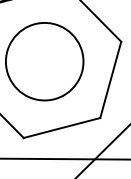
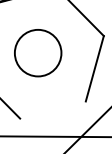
circle: (44, 61) -> (37, 52), size x0.7
line: (61, 127) -> (52, 109), removed

